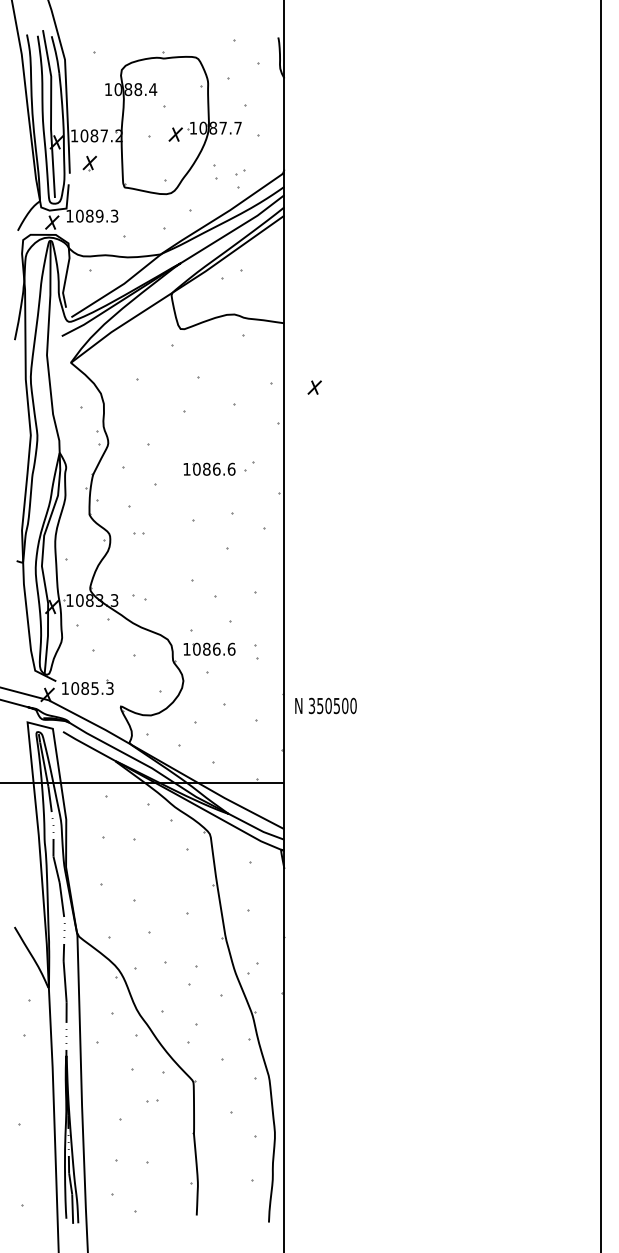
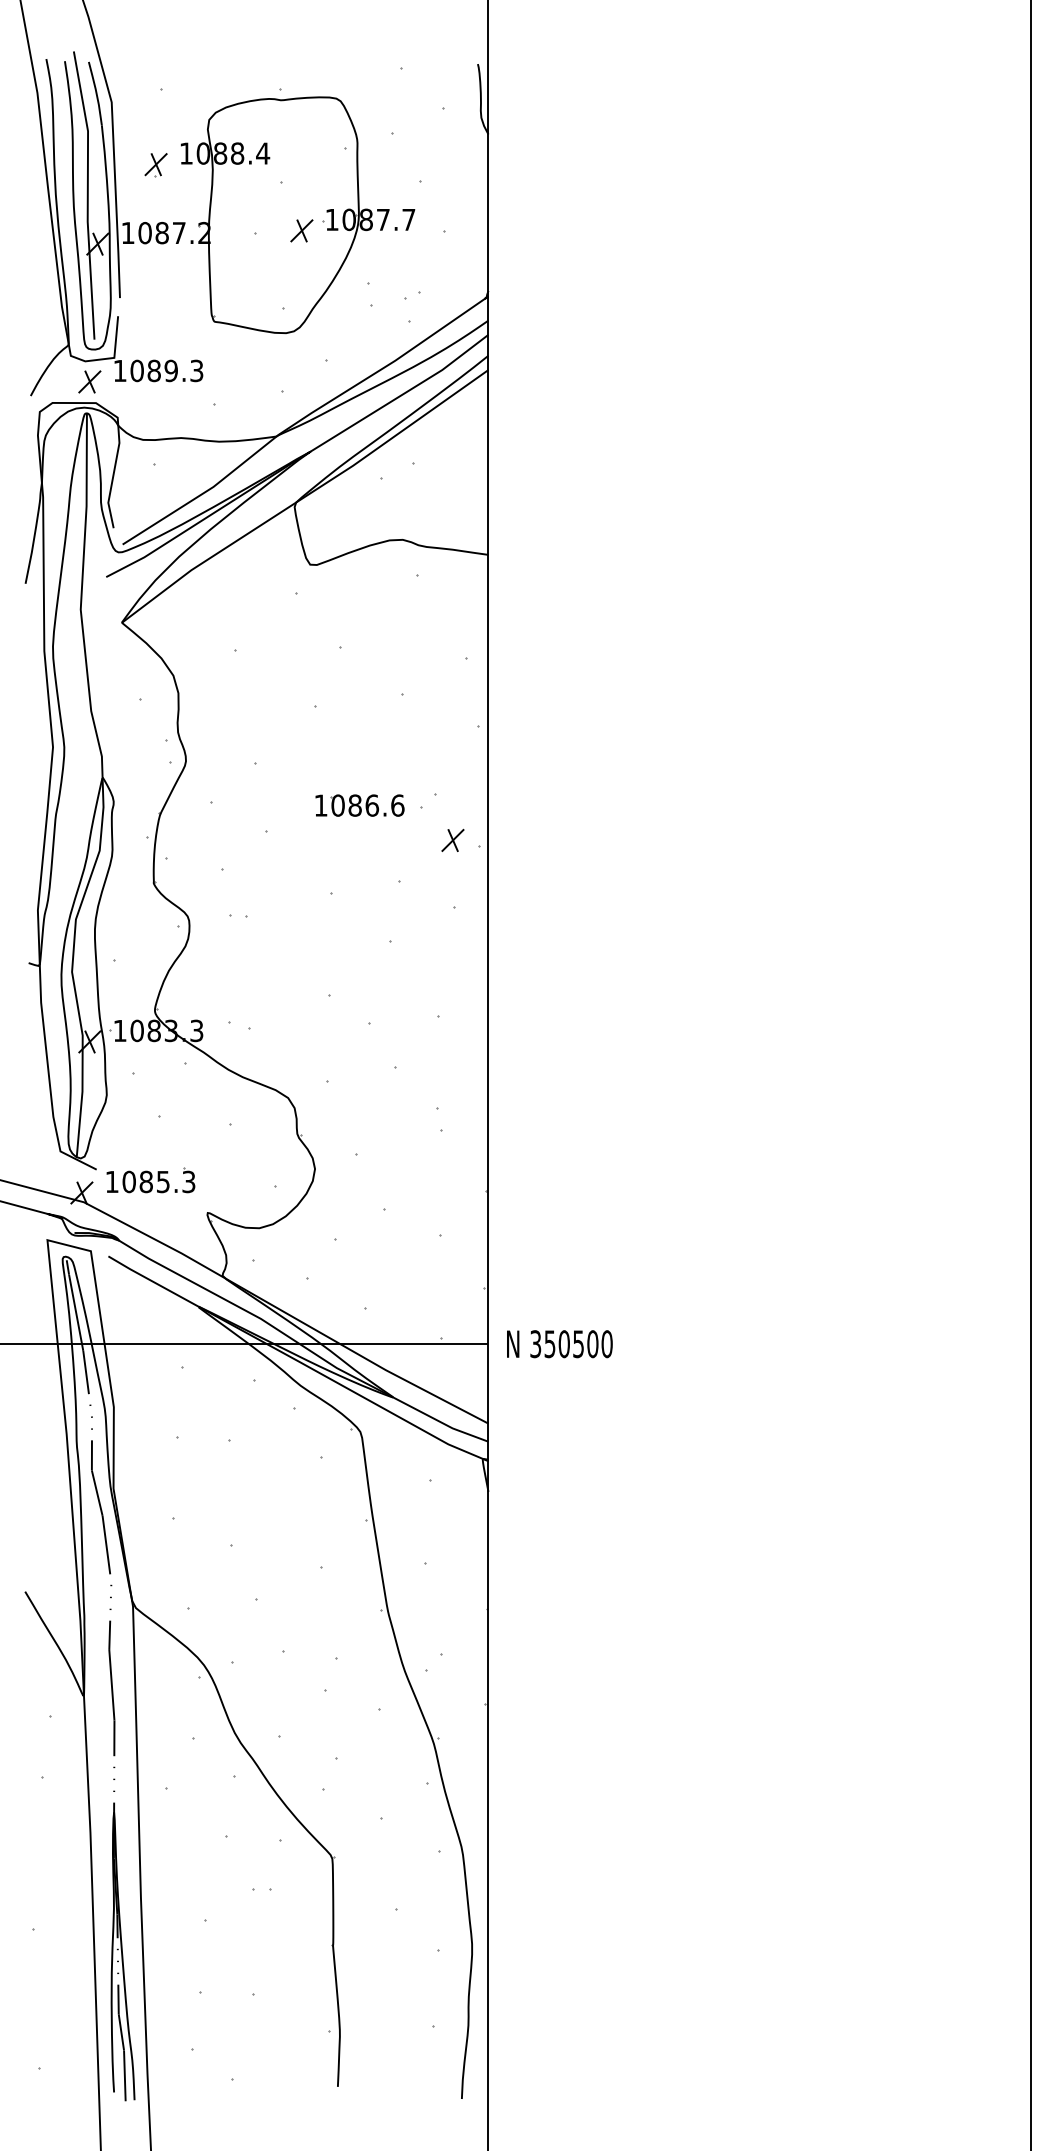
part: (89, 163) -> (155, 165), moved
part: (314, 387) -> (452, 840), moved
part: (209, 648) -> (359, 1113), removed
text: (325, 705) -> (558, 1343), moved

